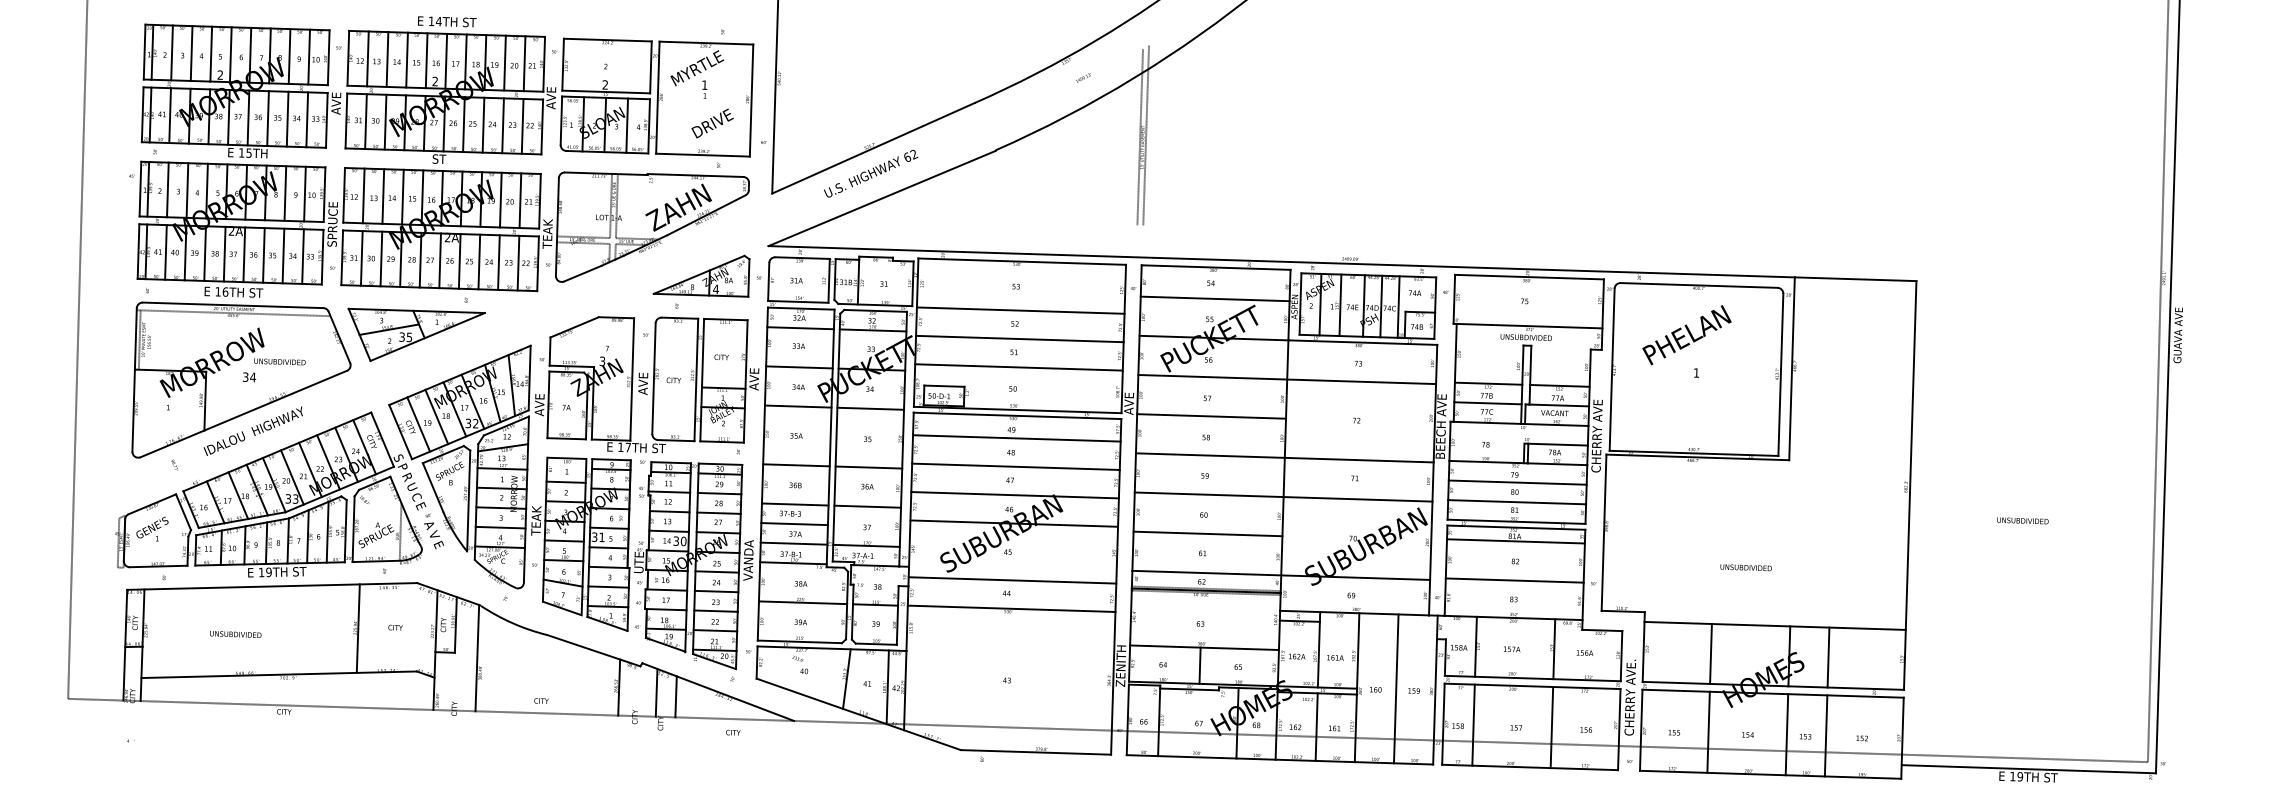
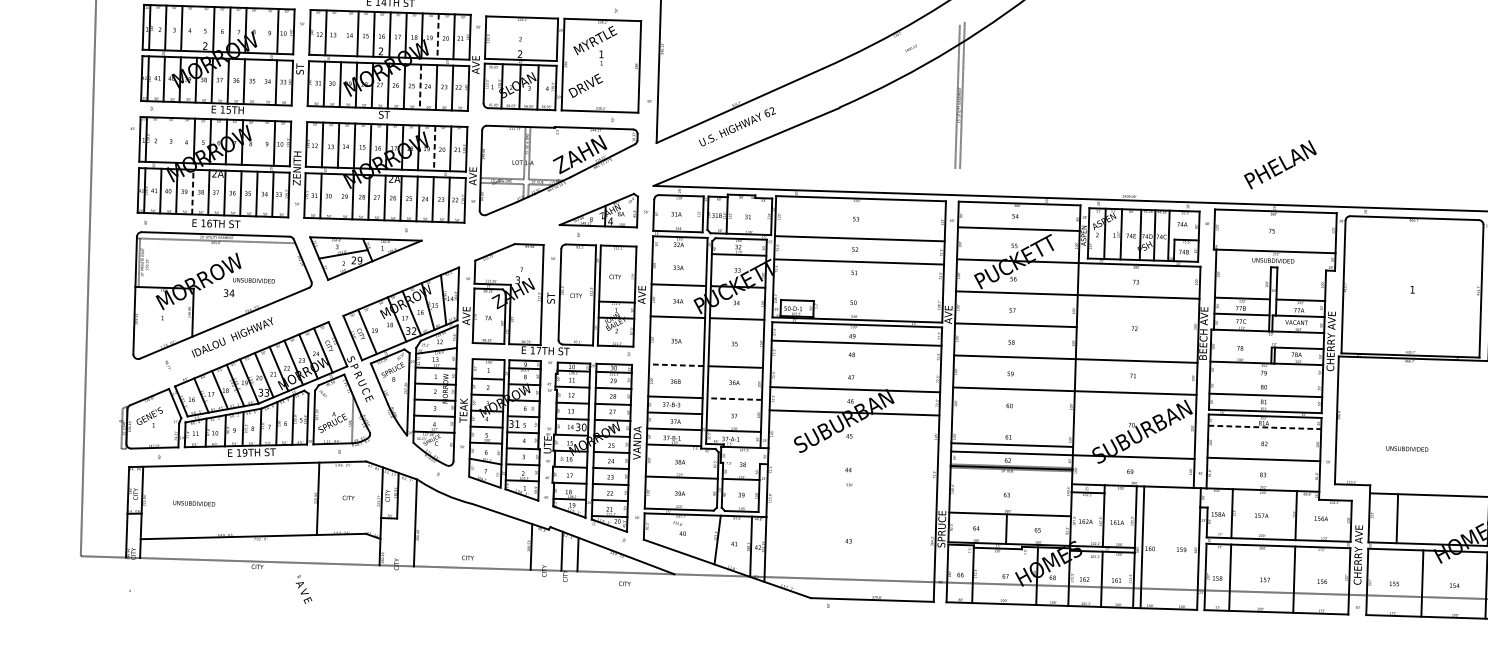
line: (211, 53) -> (198, 28), removed
line: (289, 56) -> (261, 30), removed
line: (387, 59) -> (341, 33), removed
line: (505, 63) -> (438, 36), solid -> dashed
text: (336, 103) -> (300, 69), AVE -> ST
line: (287, 118) -> (260, 81), removed
text: (712, 123) -> (585, 85), moved
line: (483, 125) -> (420, 87), solid -> dashed
line: (167, 189) -> (162, 139), removed
line: (187, 190) -> (178, 140), removed
line: (285, 193) -> (258, 142), removed
line: (500, 200) -> (434, 148), solid -> dashed
text: (332, 224) -> (297, 168), SPRUCE -> ZENITH
text: (547, 233) -> (472, 175), TEAK -> AVE
line: (205, 253) -> (193, 192), solid -> dashed
line: (381, 258) -> (337, 196), removed
line: (800, 328) -> (679, 253), removed
text: (1686, 335) -> (1280, 165), moved
text: (405, 336) -> (356, 259), 35 -> 29
line: (1018, 367) -> (858, 285), removed
text: (643, 383) -> (551, 298), AVE -> ST
line: (436, 416) -> (382, 325), removed
line: (795, 465) -> (675, 365), solid -> dashed
line: (1015, 466) -> (855, 366), removed
line: (1517, 482) -> (1266, 379), removed
line: (867, 506) -> (734, 398), solid -> dashed
text: (433, 531) -> (303, 589), moved
line: (1207, 533) -> (1011, 444), moved
line: (1515, 541) -> (1264, 427), solid -> dashed
text: (1745, 567) -> (1406, 448), moved
line: (1012, 580) -> (853, 459), removed
line: (1011, 608) -> (852, 482), removed
text: (235, 634) -> (193, 503), moved
line: (1710, 653) -> (1396, 518), moved
text: (1120, 665) -> (941, 528), ZENITH -> SPRUCE
line: (1395, 688) -> (1141, 546), moved
text: (1630, 697) -> (1358, 555), CHERRY AVE. -> CHERRY AVE

